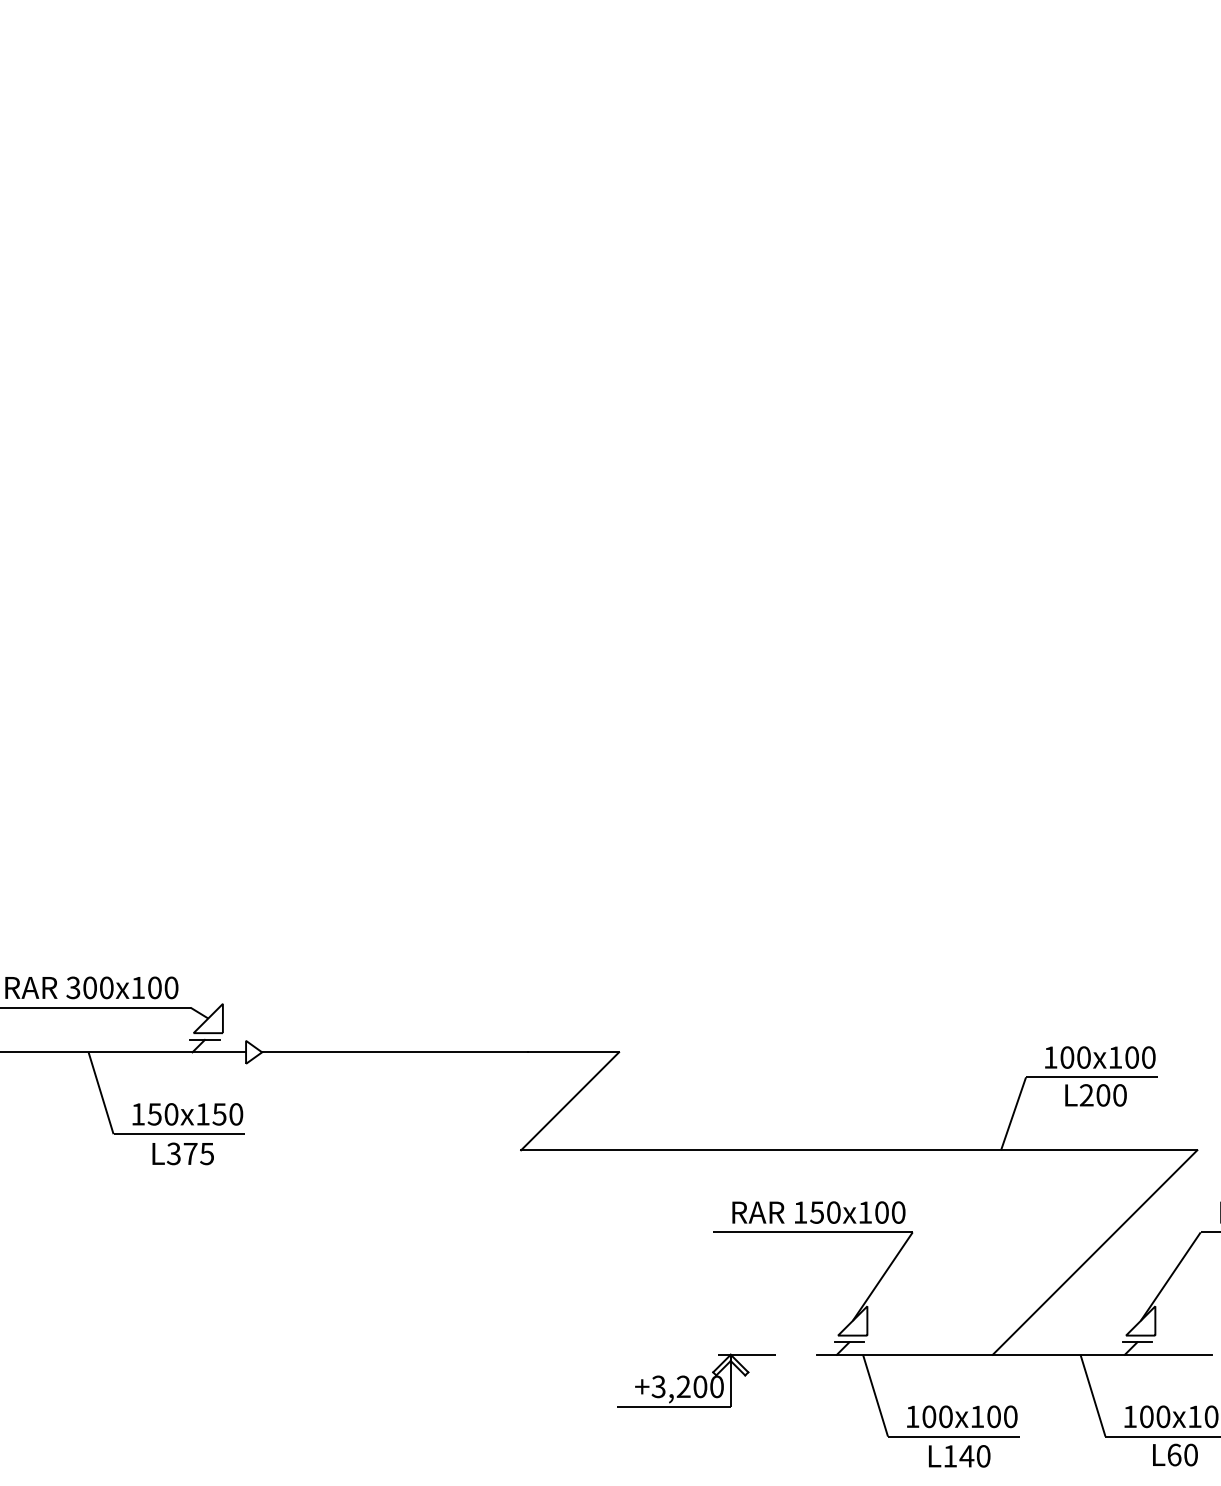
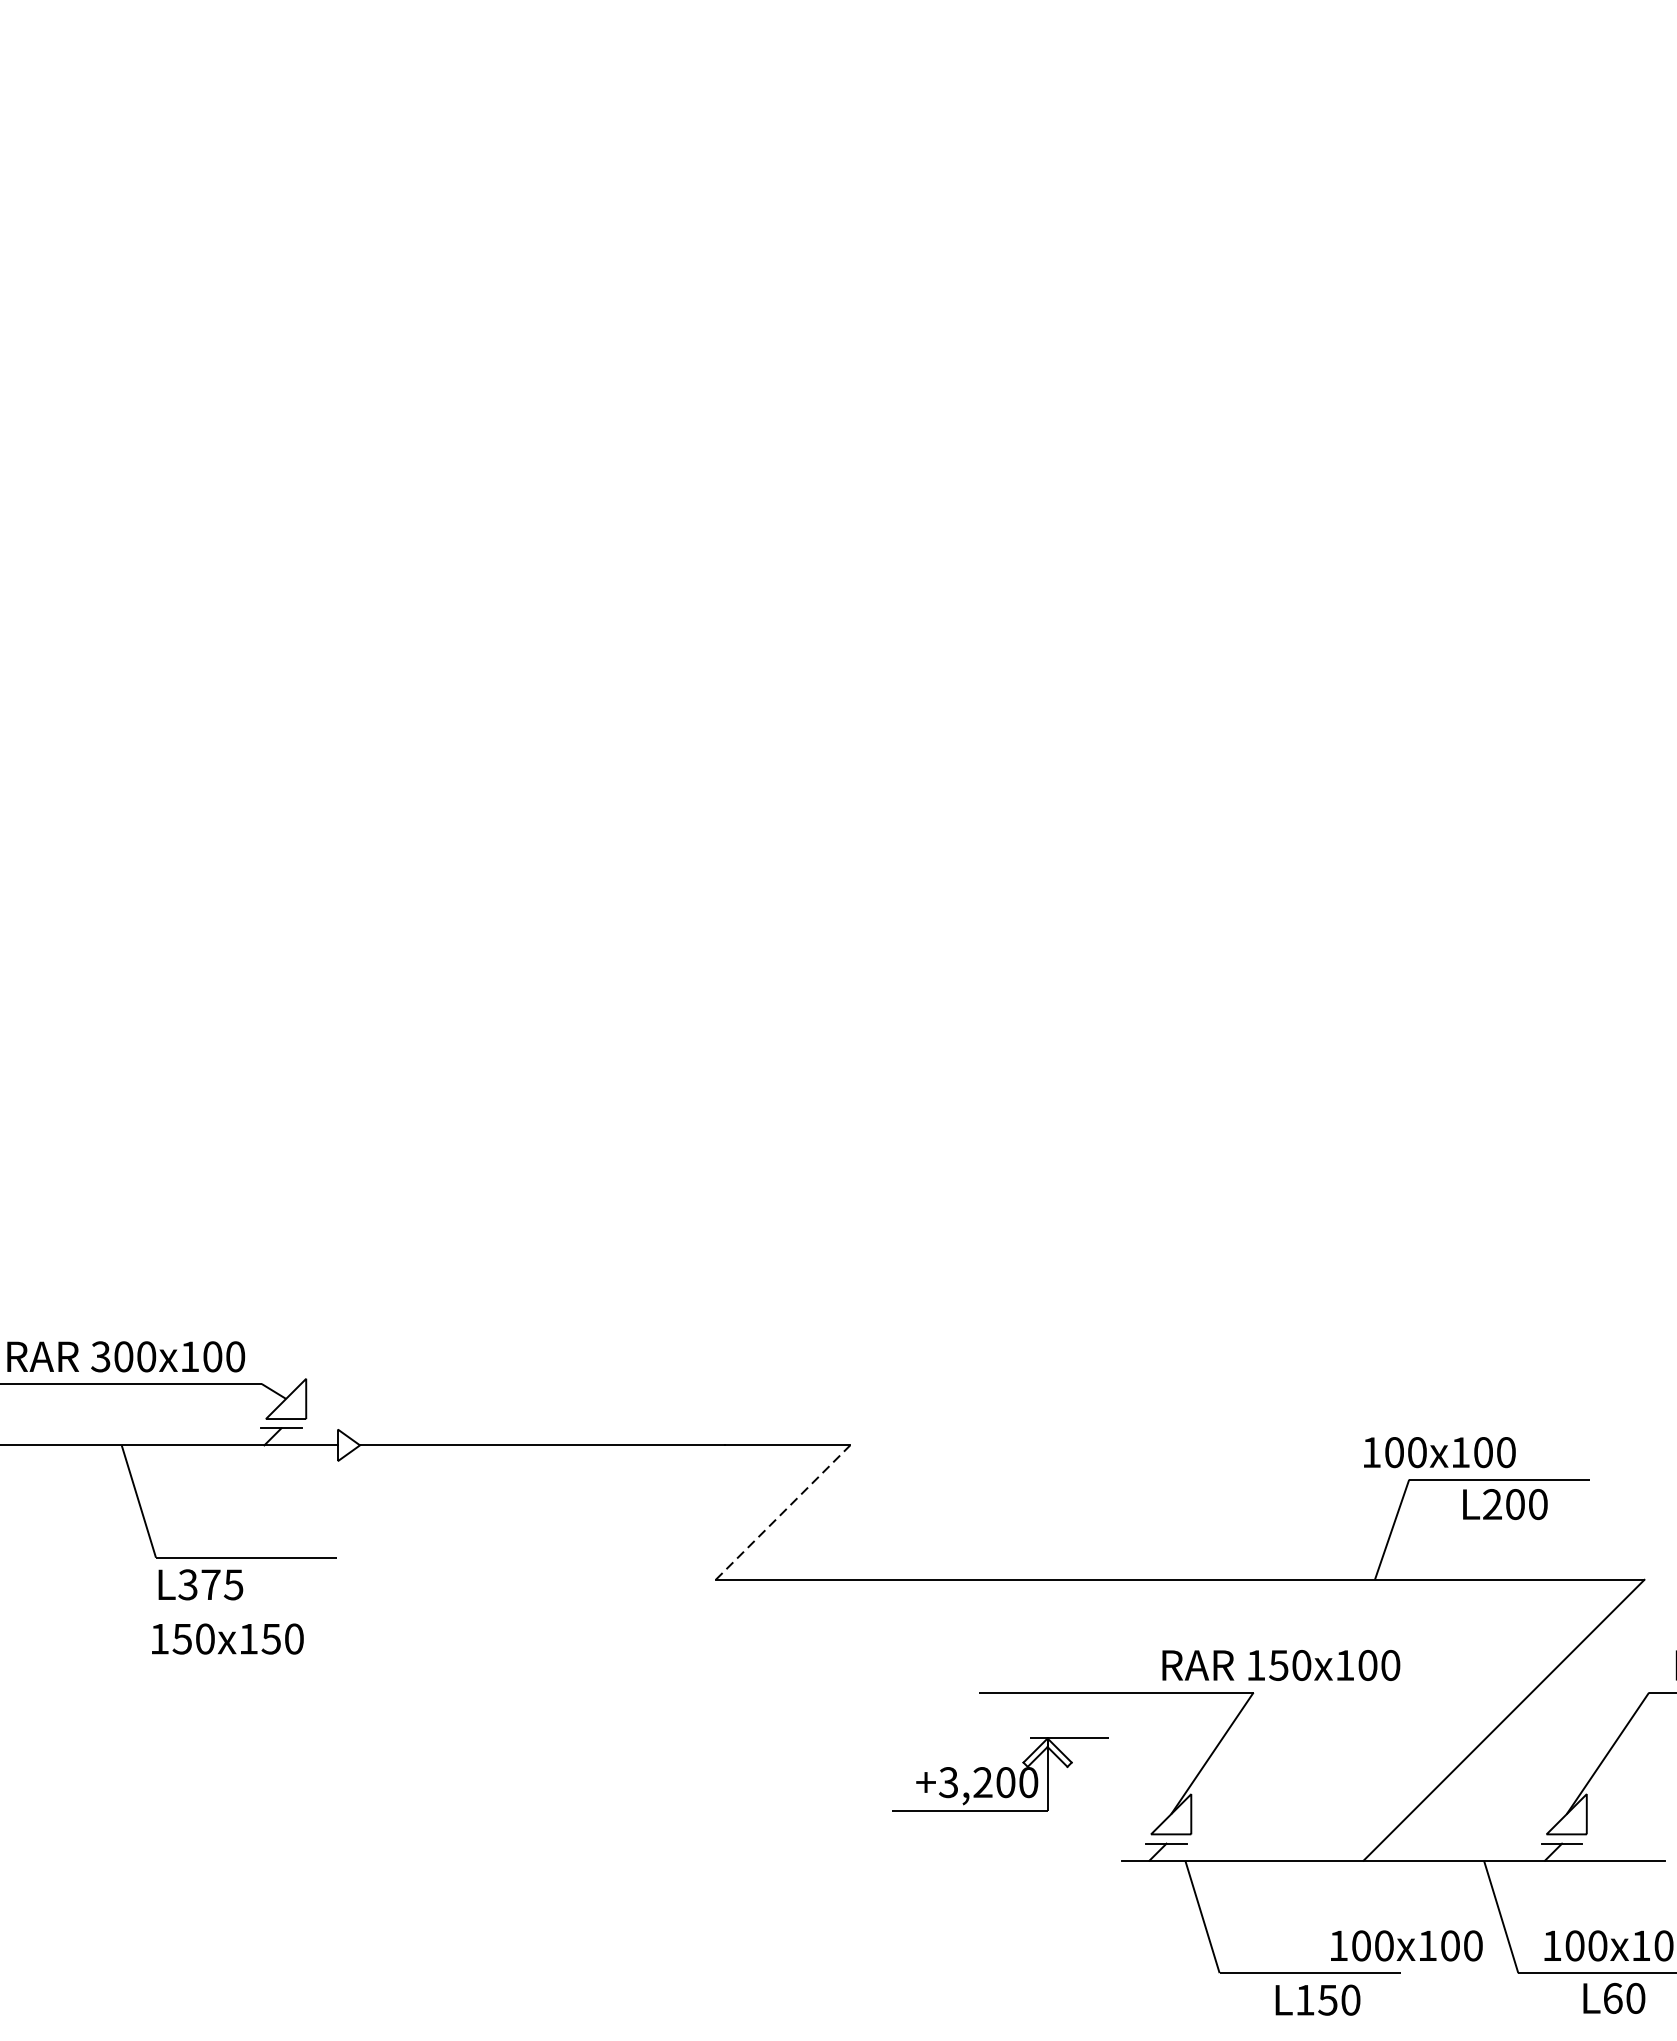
text: (1100, 1057) -> (1440, 1452), moved
line: (570, 1100) -> (783, 1511), solid -> dashed
text: (187, 1114) -> (227, 1639), moved
text: (182, 1153) -> (199, 1584), moved
text: (818, 1212) -> (1280, 1665), moved
part: (696, 1380) -> (1000, 1773), moved
text: (962, 1416) -> (1407, 1945), moved
text: (966, 1456) -> (1327, 2000), L140 -> L150

